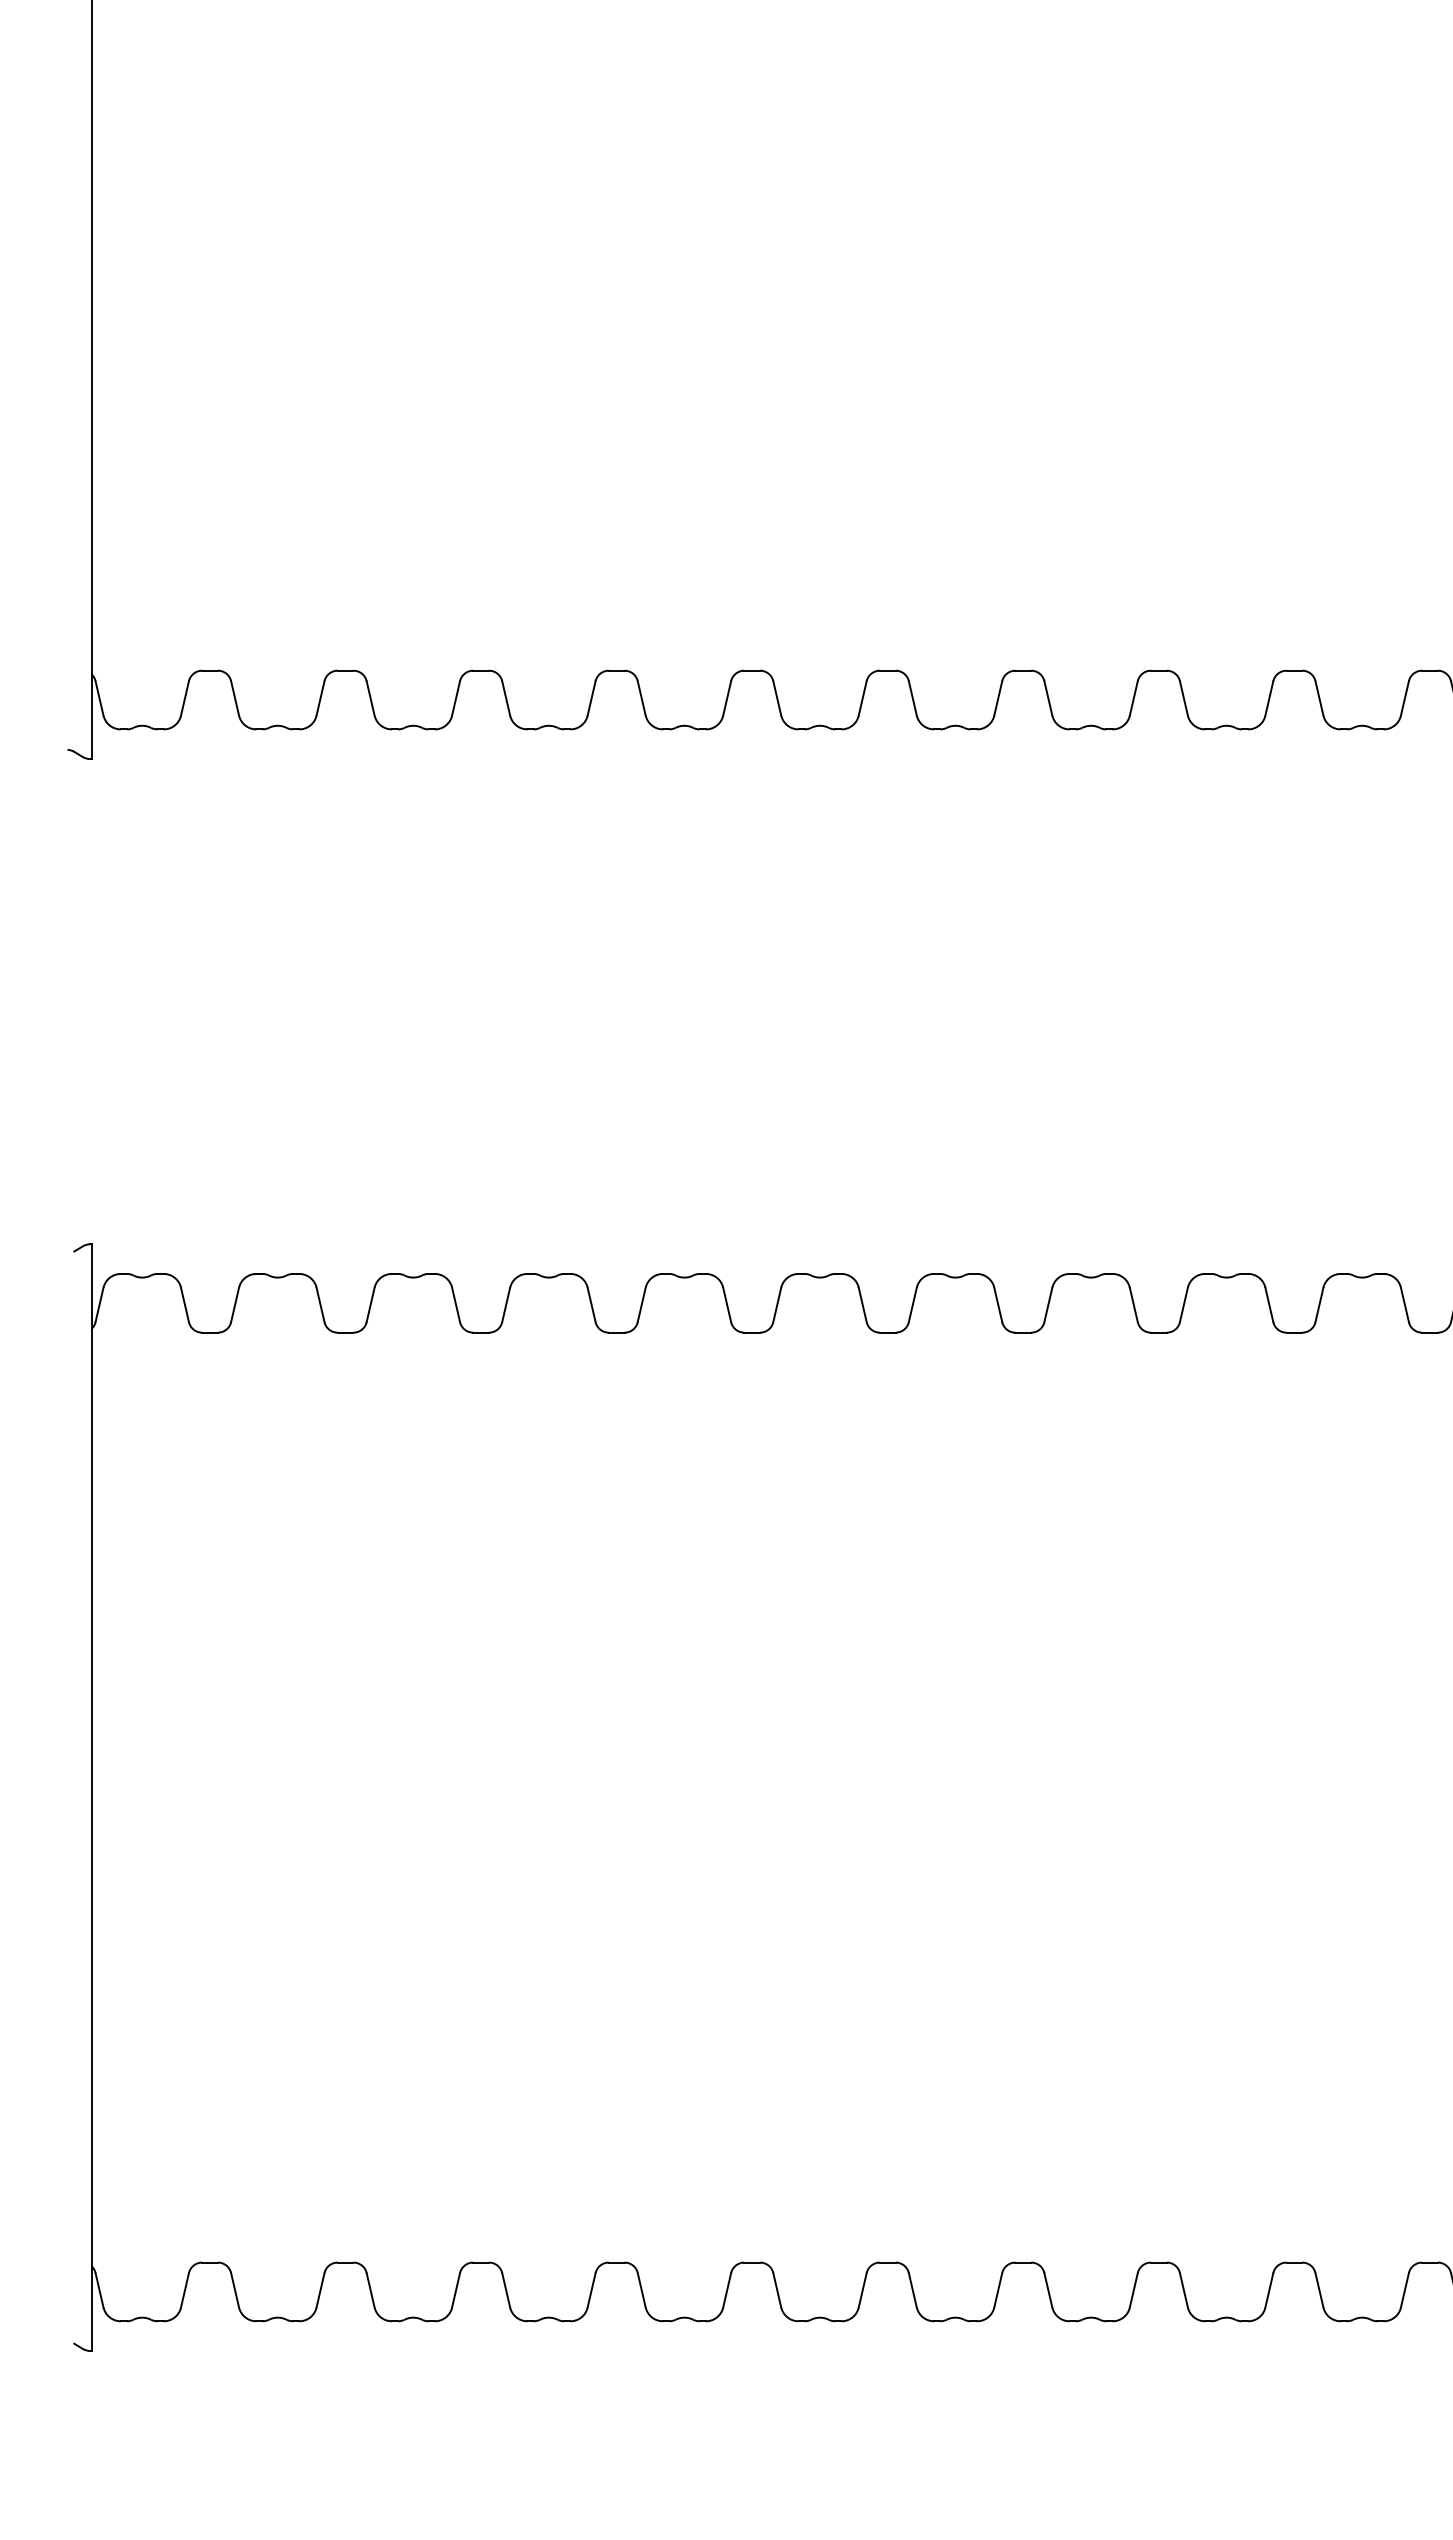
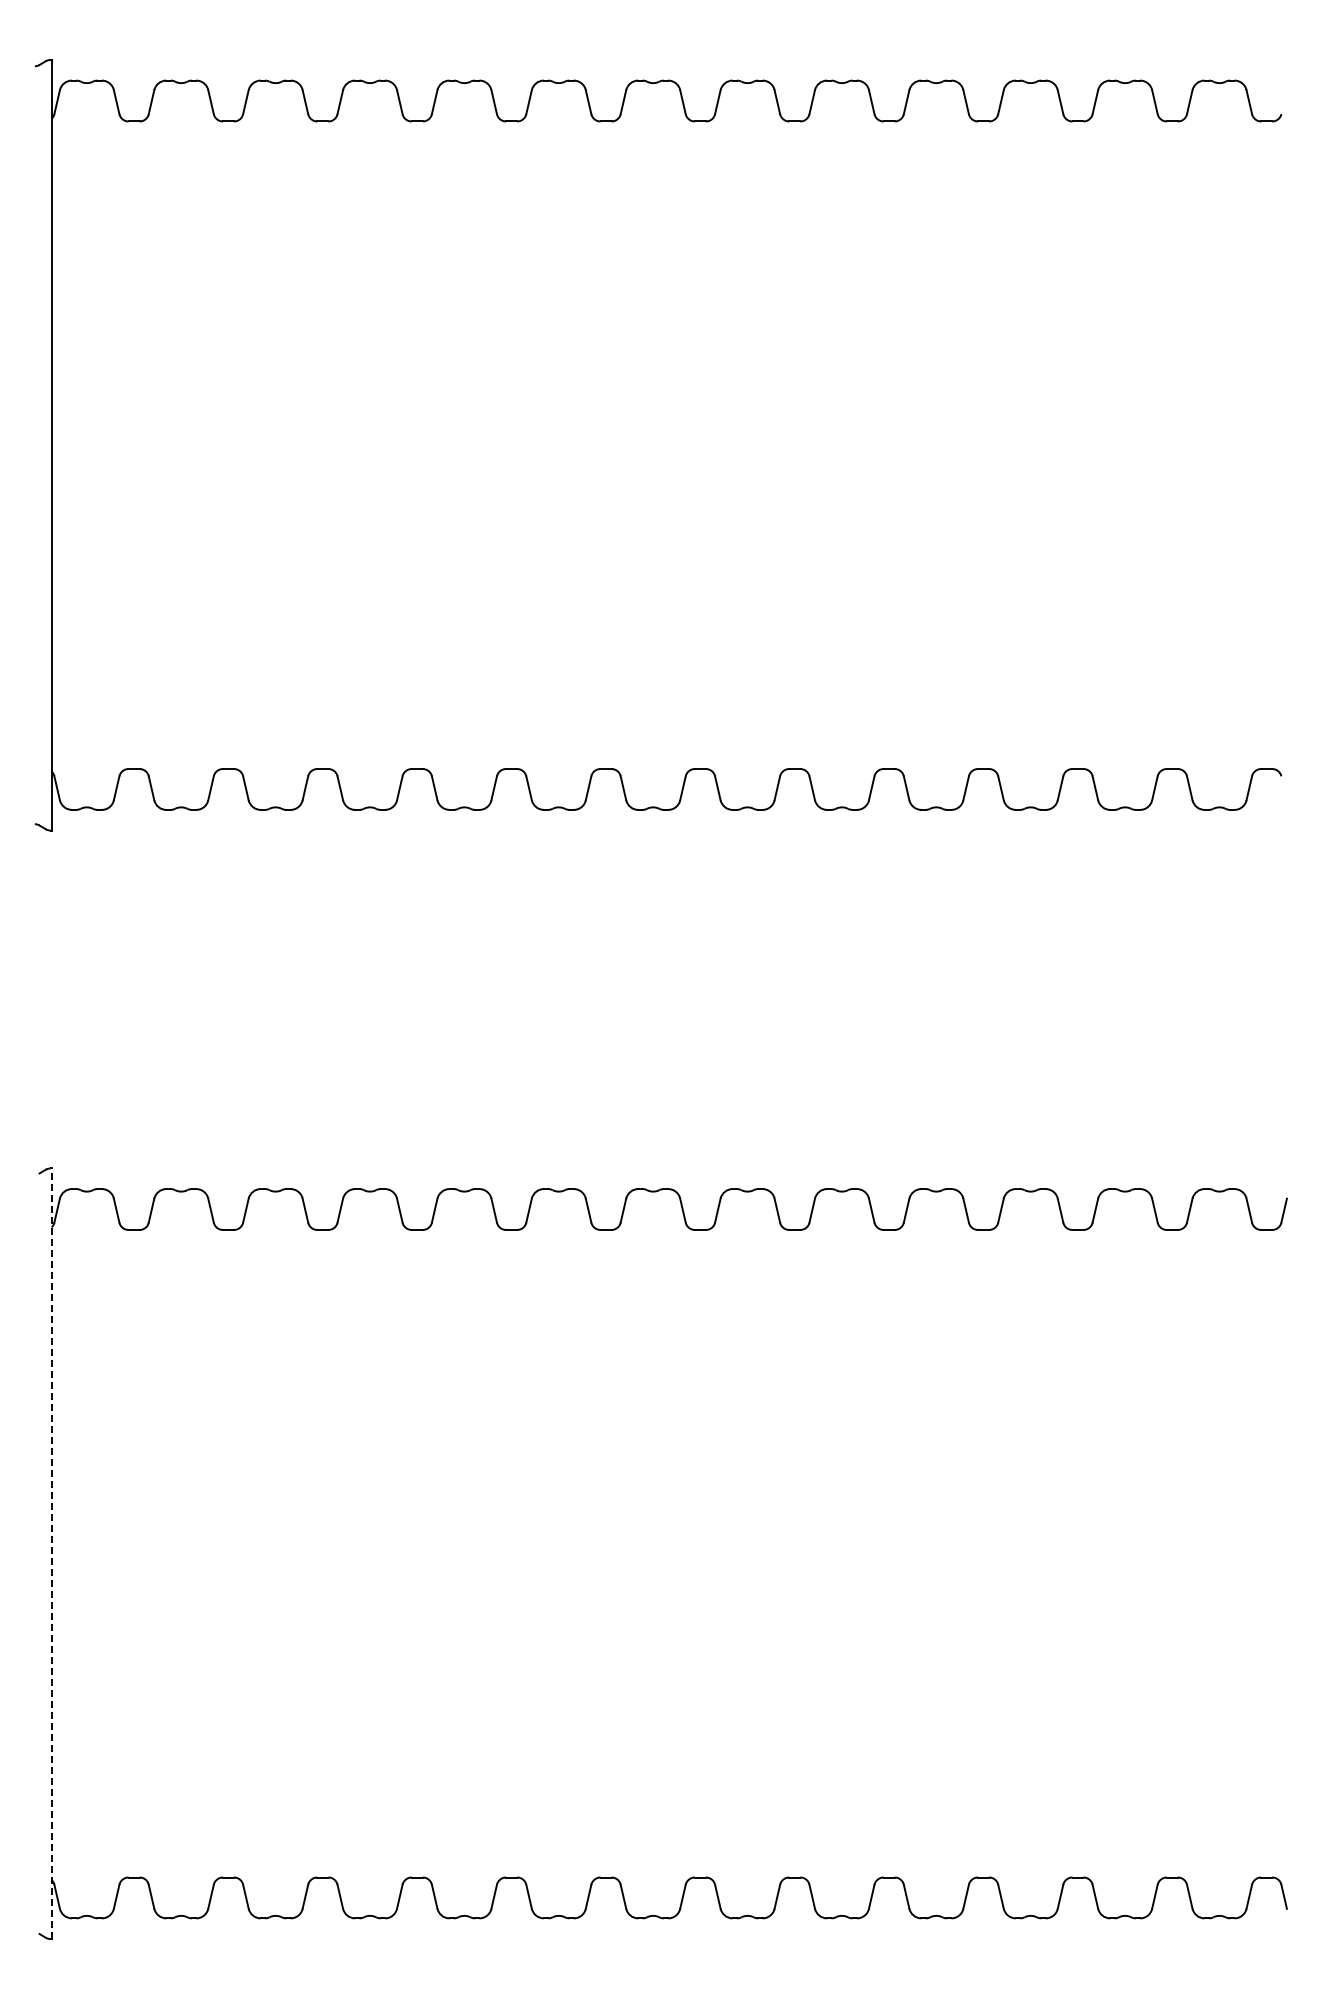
line: (91, 1797) -> (51, 1553), solid -> dashed

